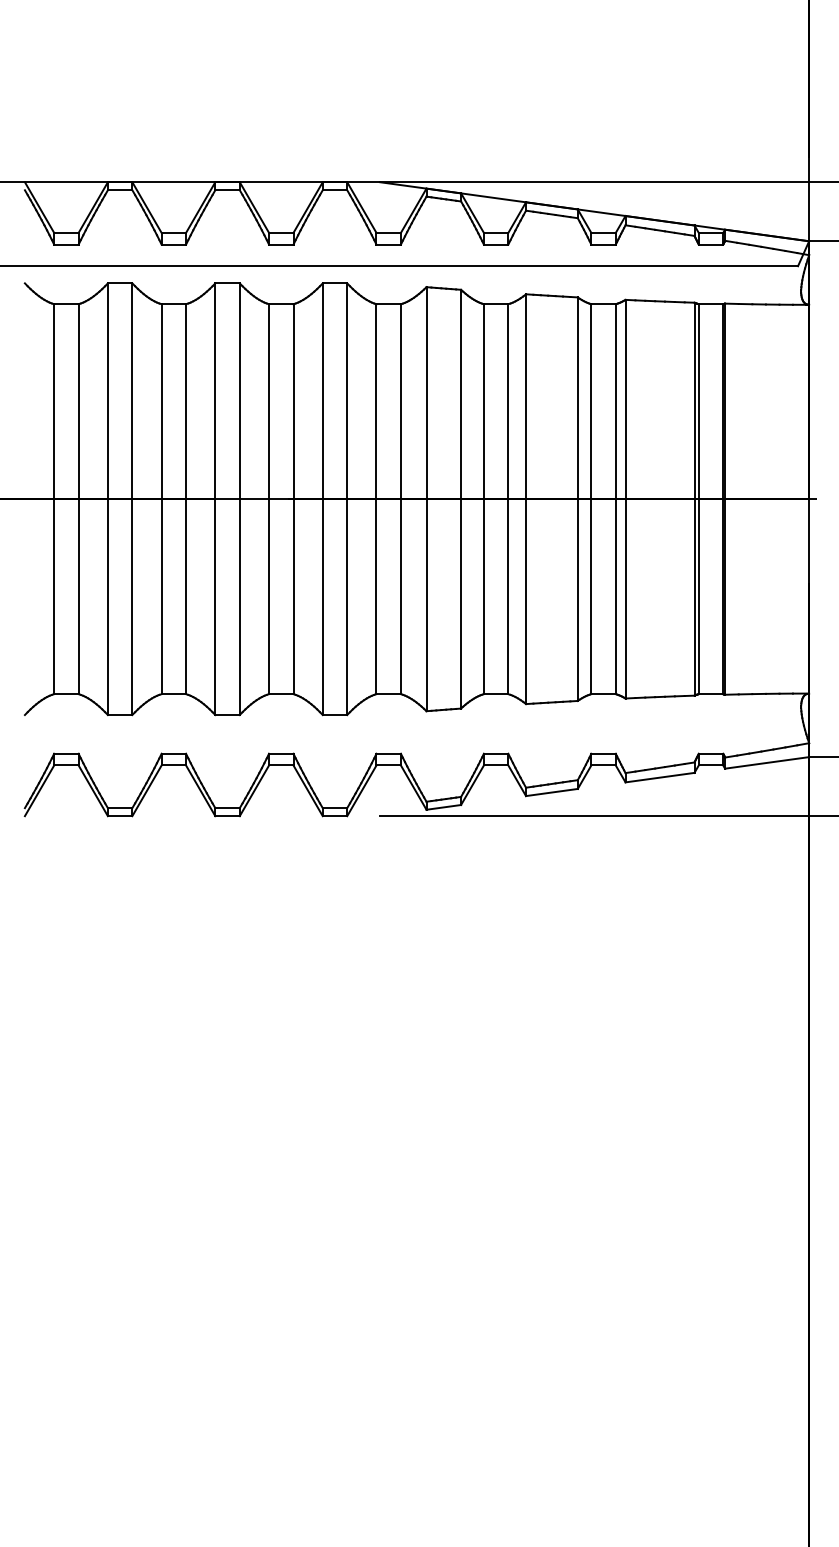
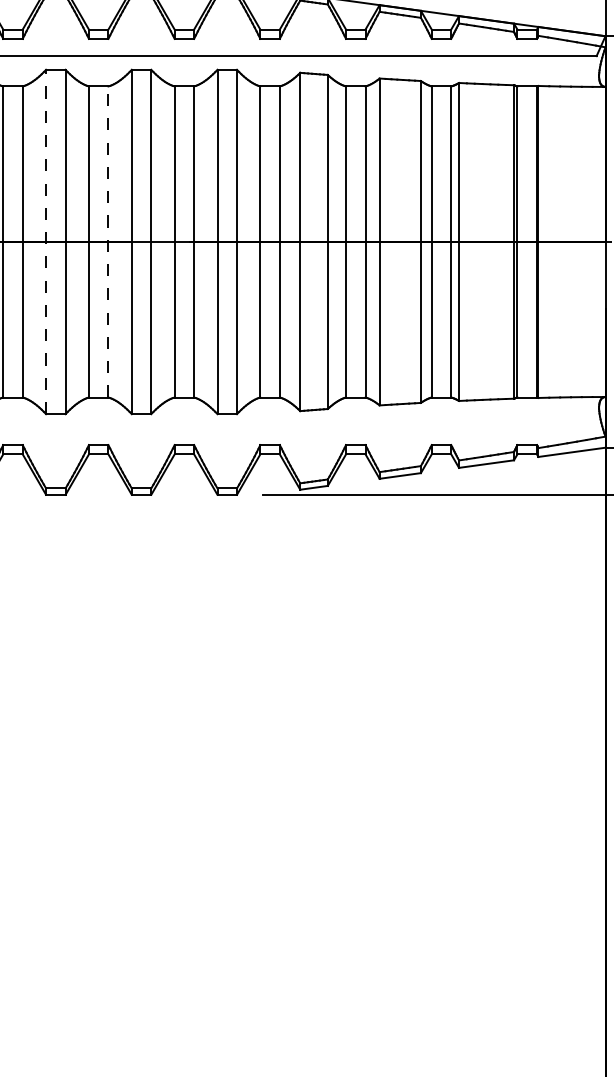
line: (186, 498) -> (108, 241), solid -> dashed
line: (107, 499) -> (45, 242), solid -> dashed

